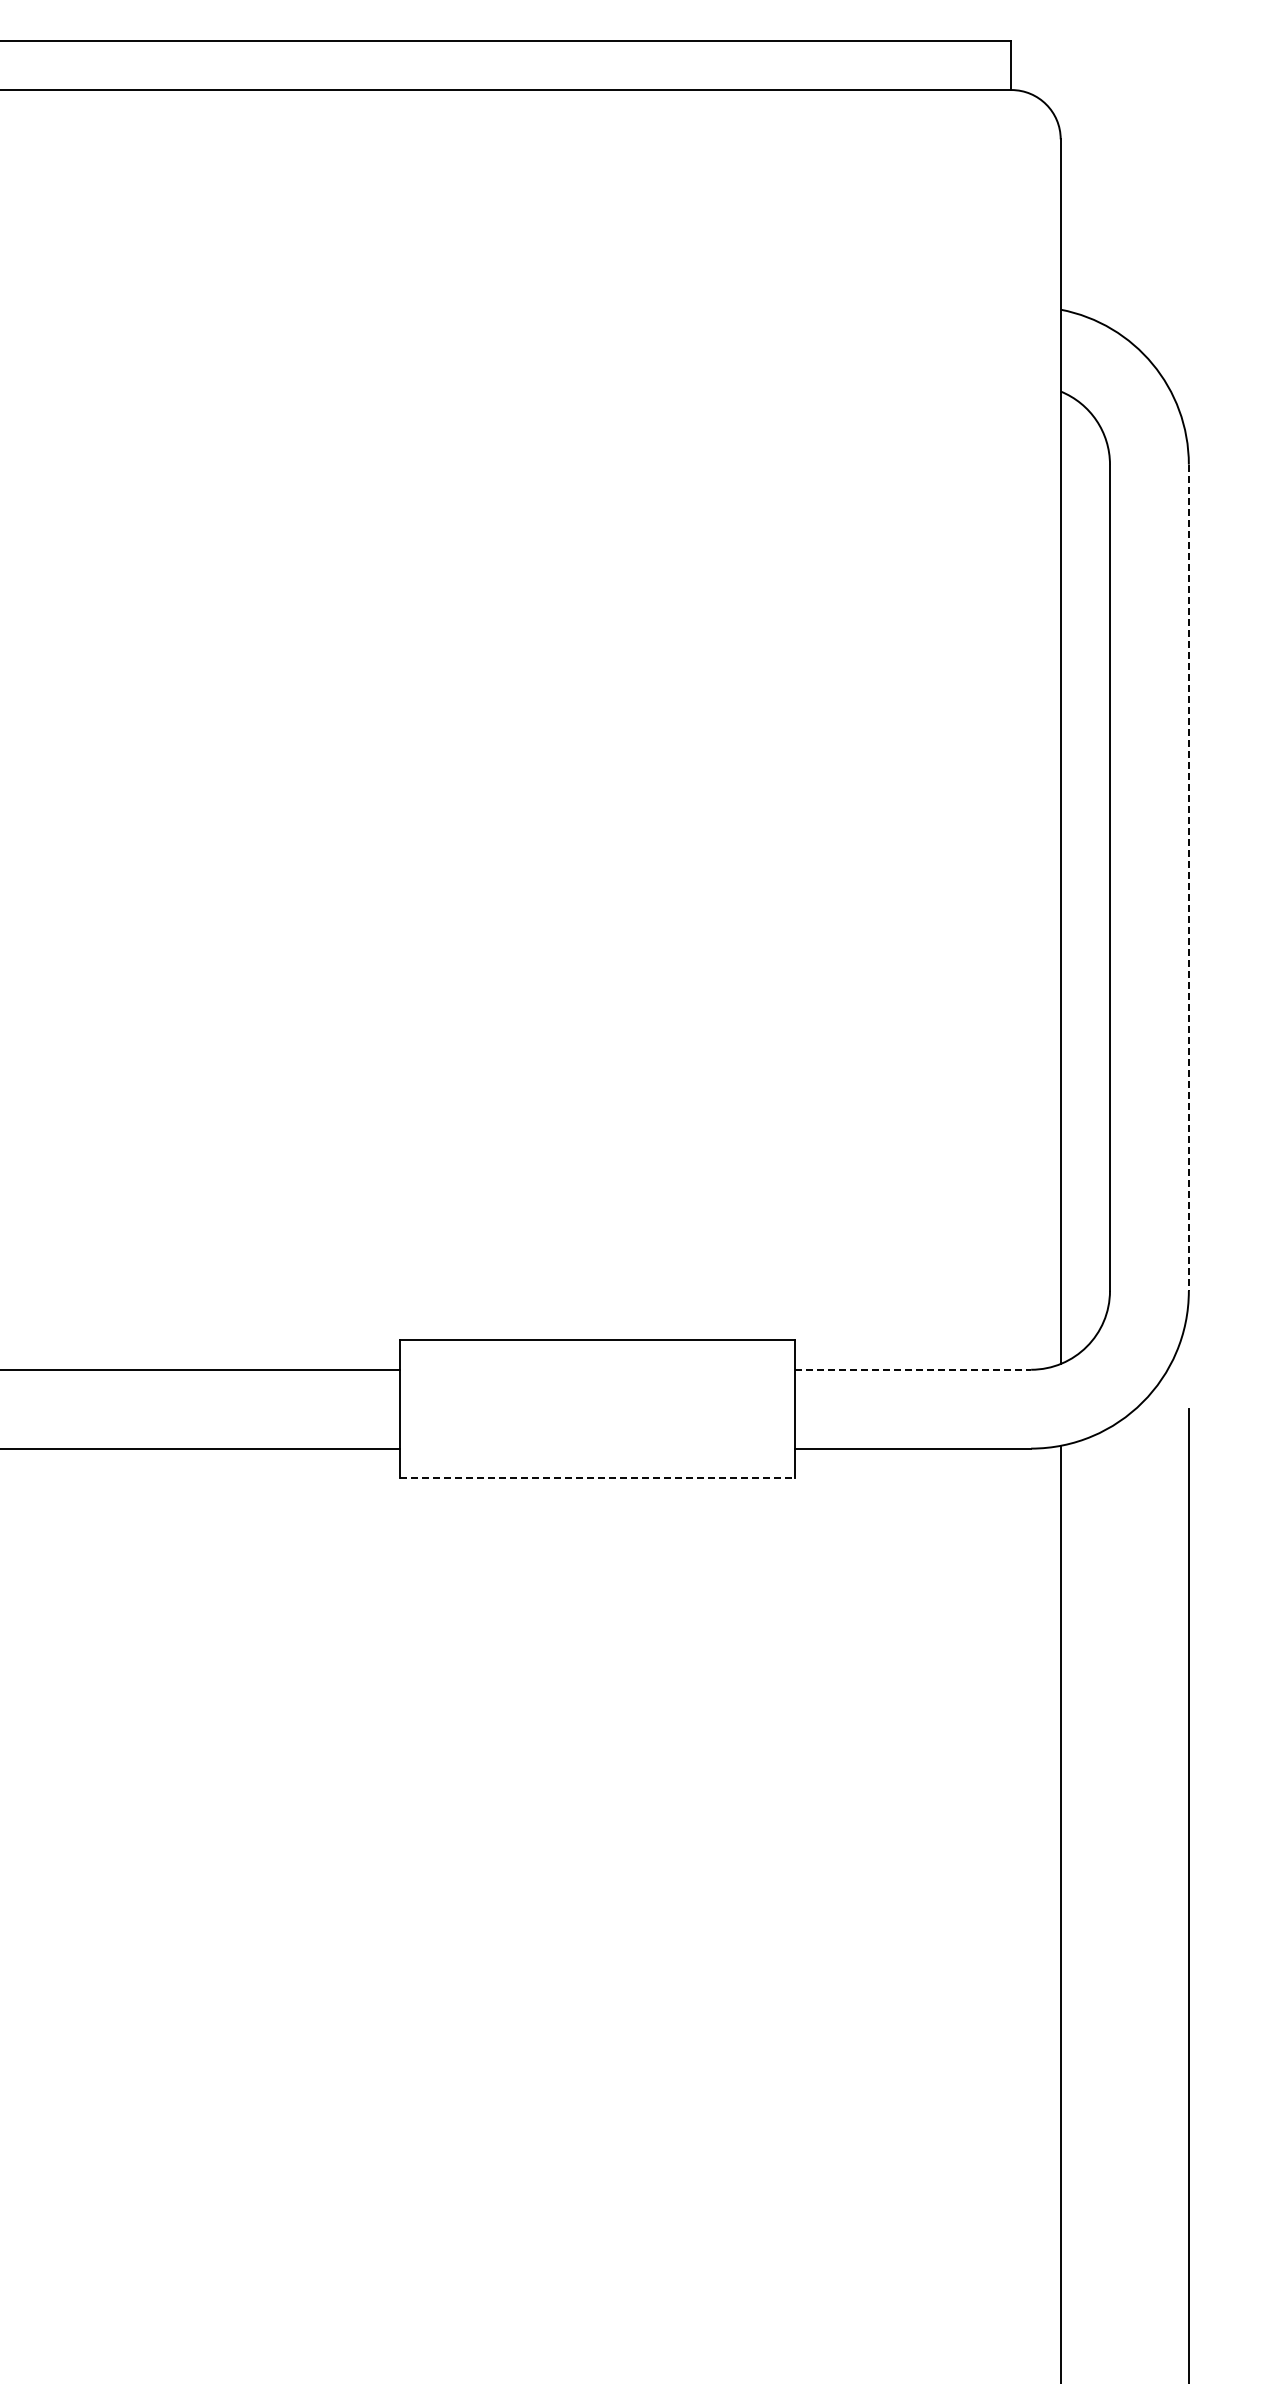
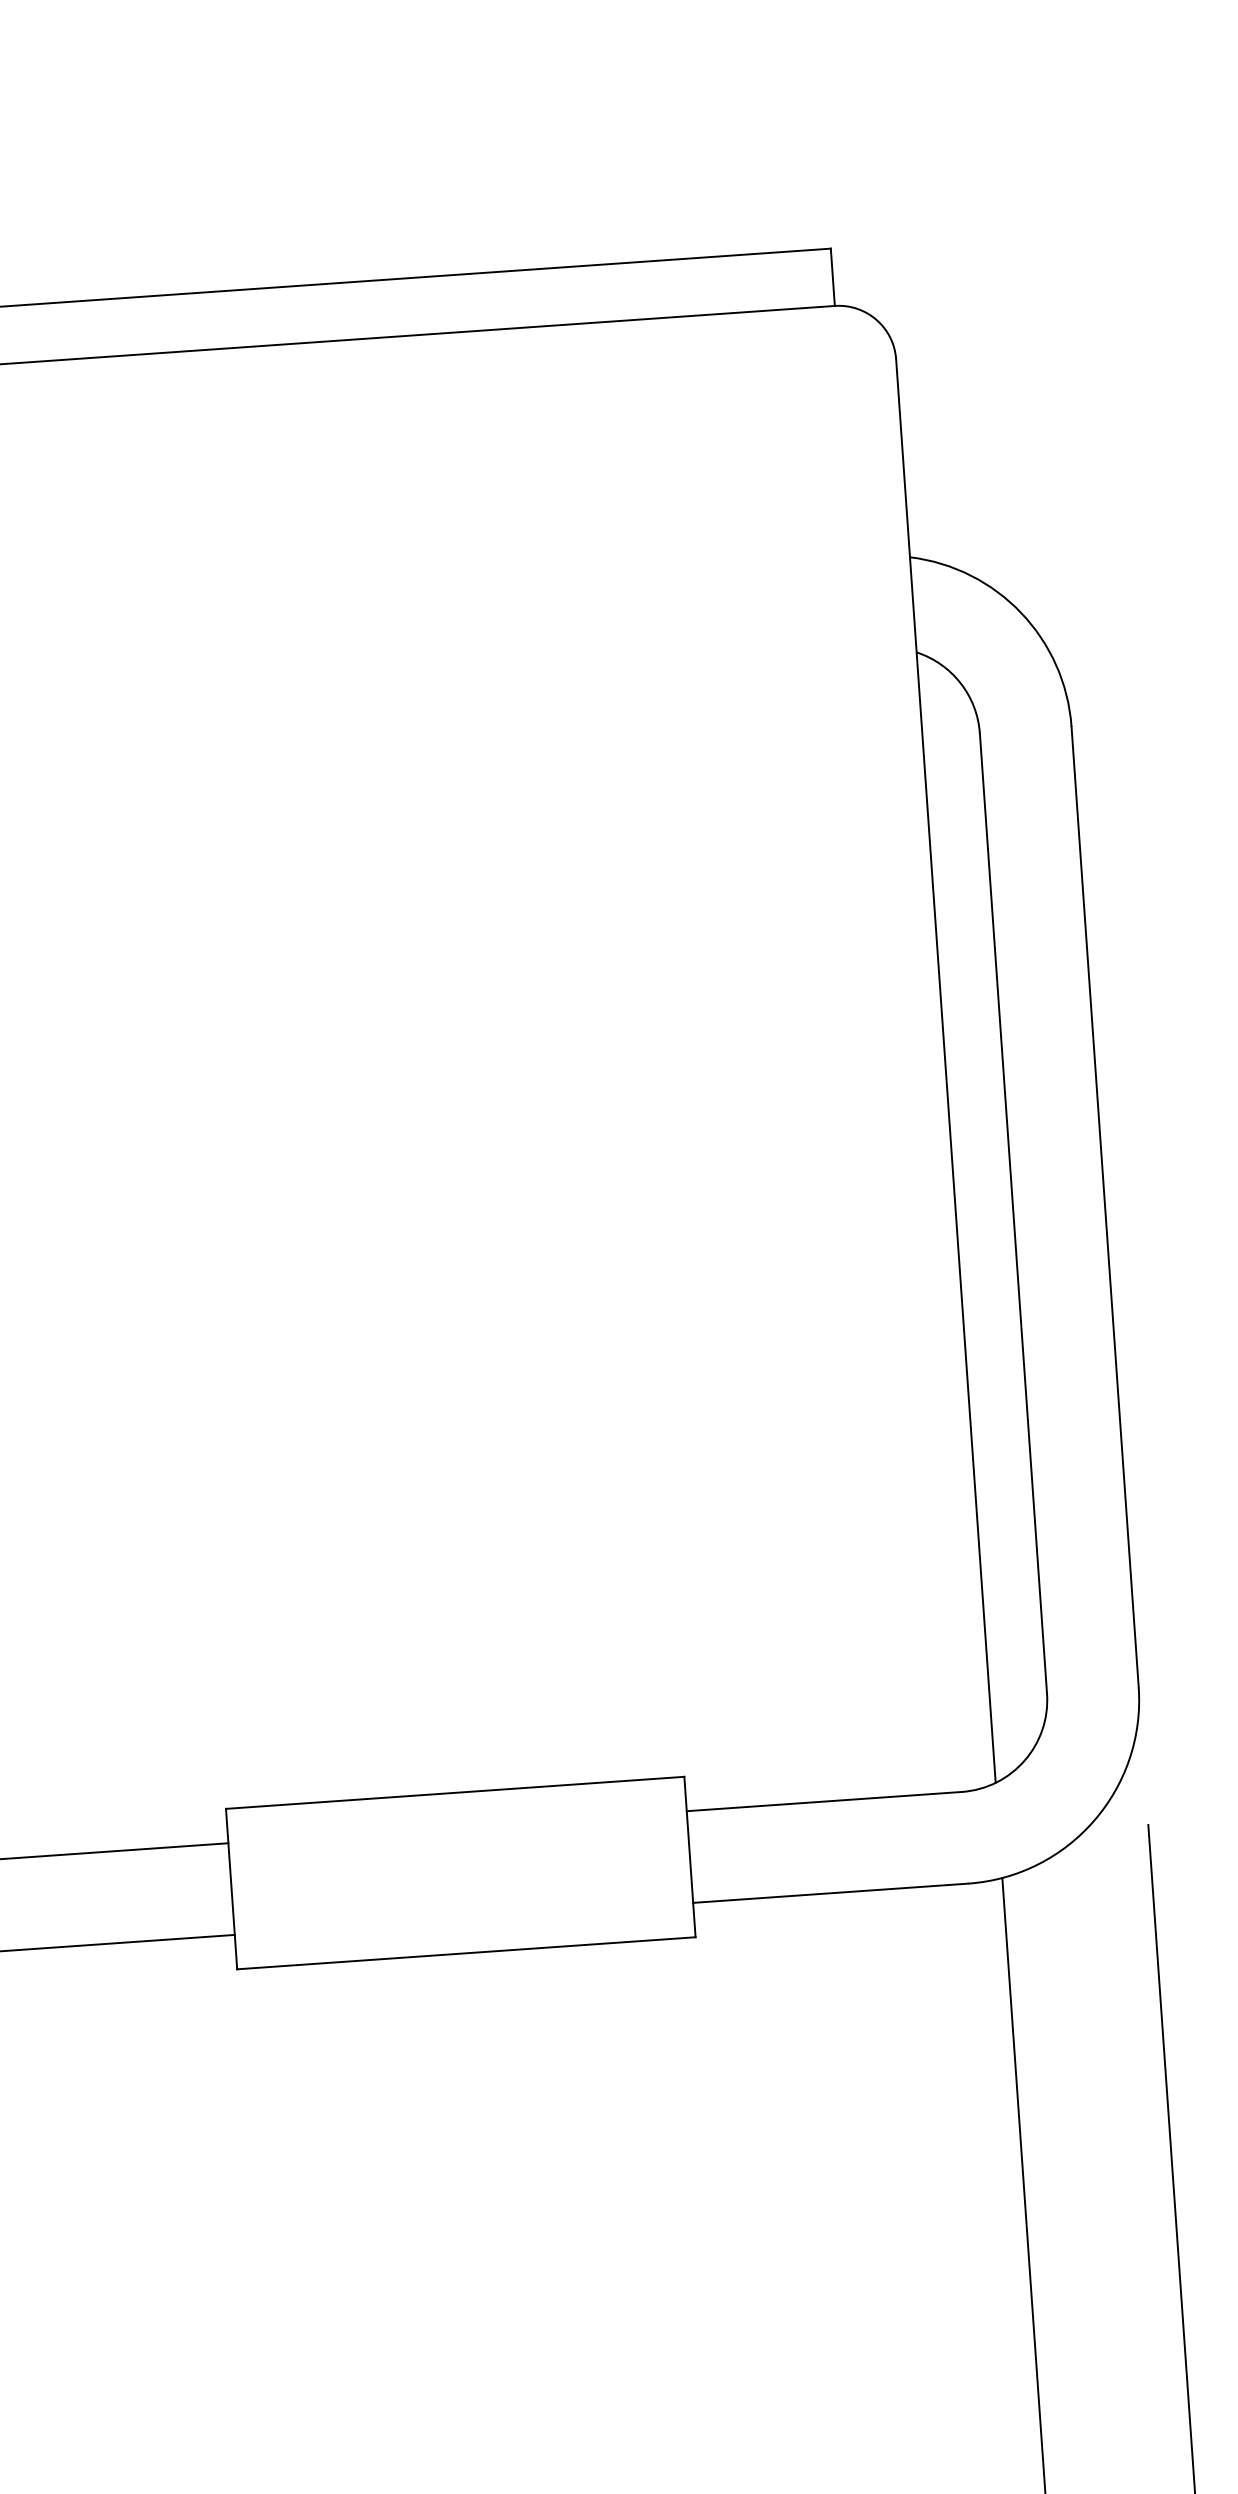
line: (1188, 878) -> (1104, 1208), dashed -> solid
line: (913, 1369) -> (825, 1801), dashed -> solid
line: (597, 1478) -> (466, 1953), dashed -> solid

